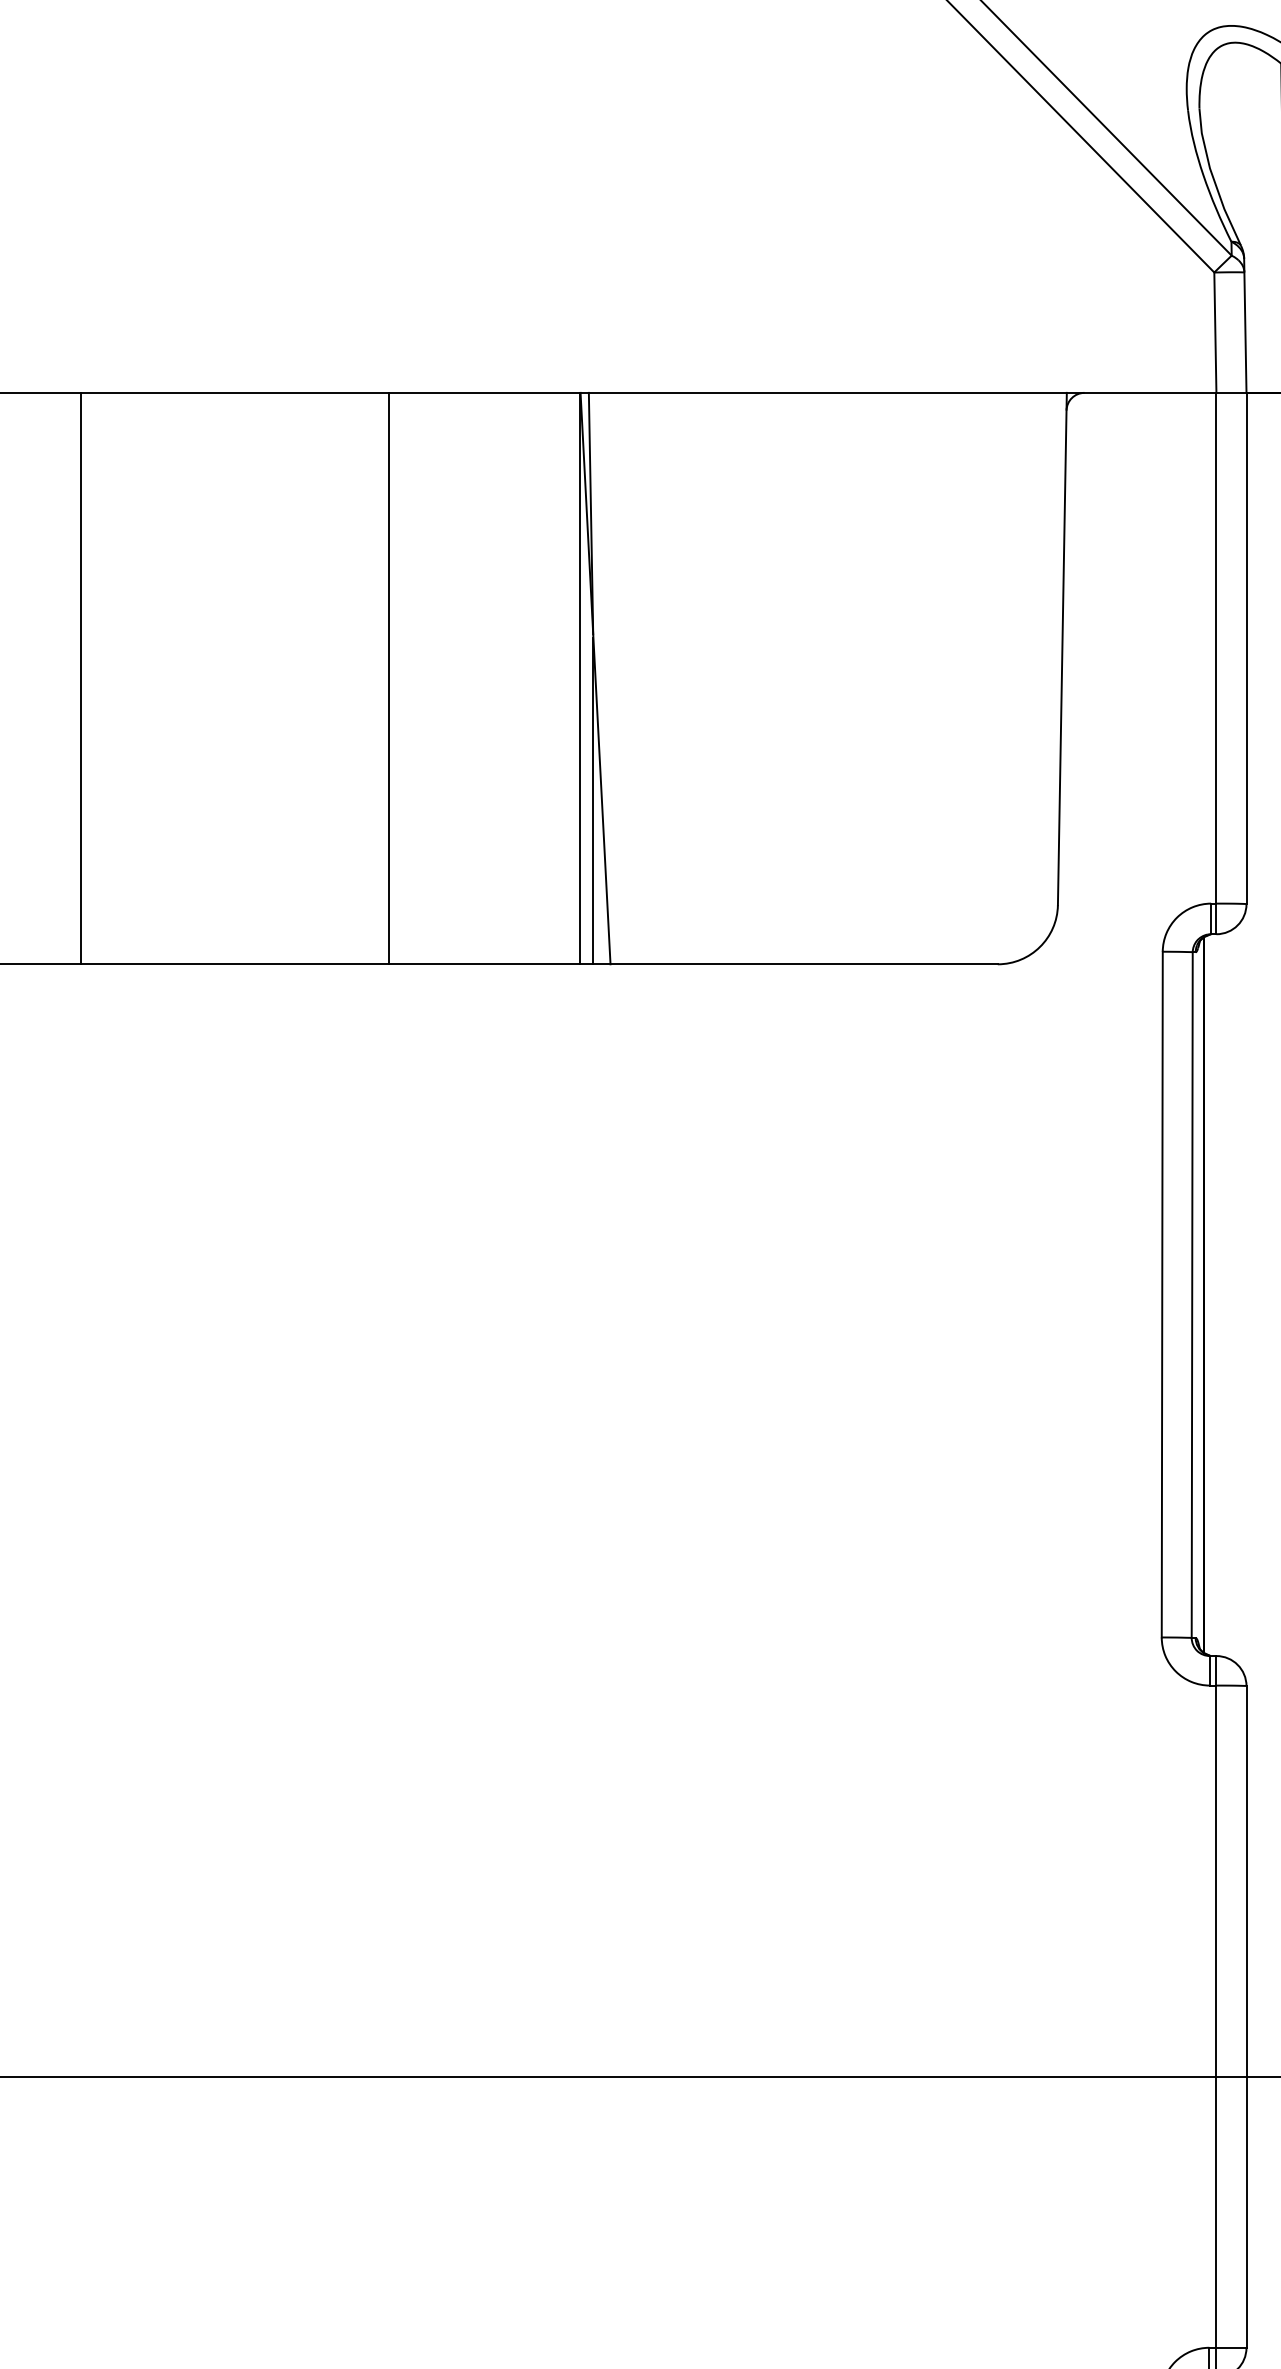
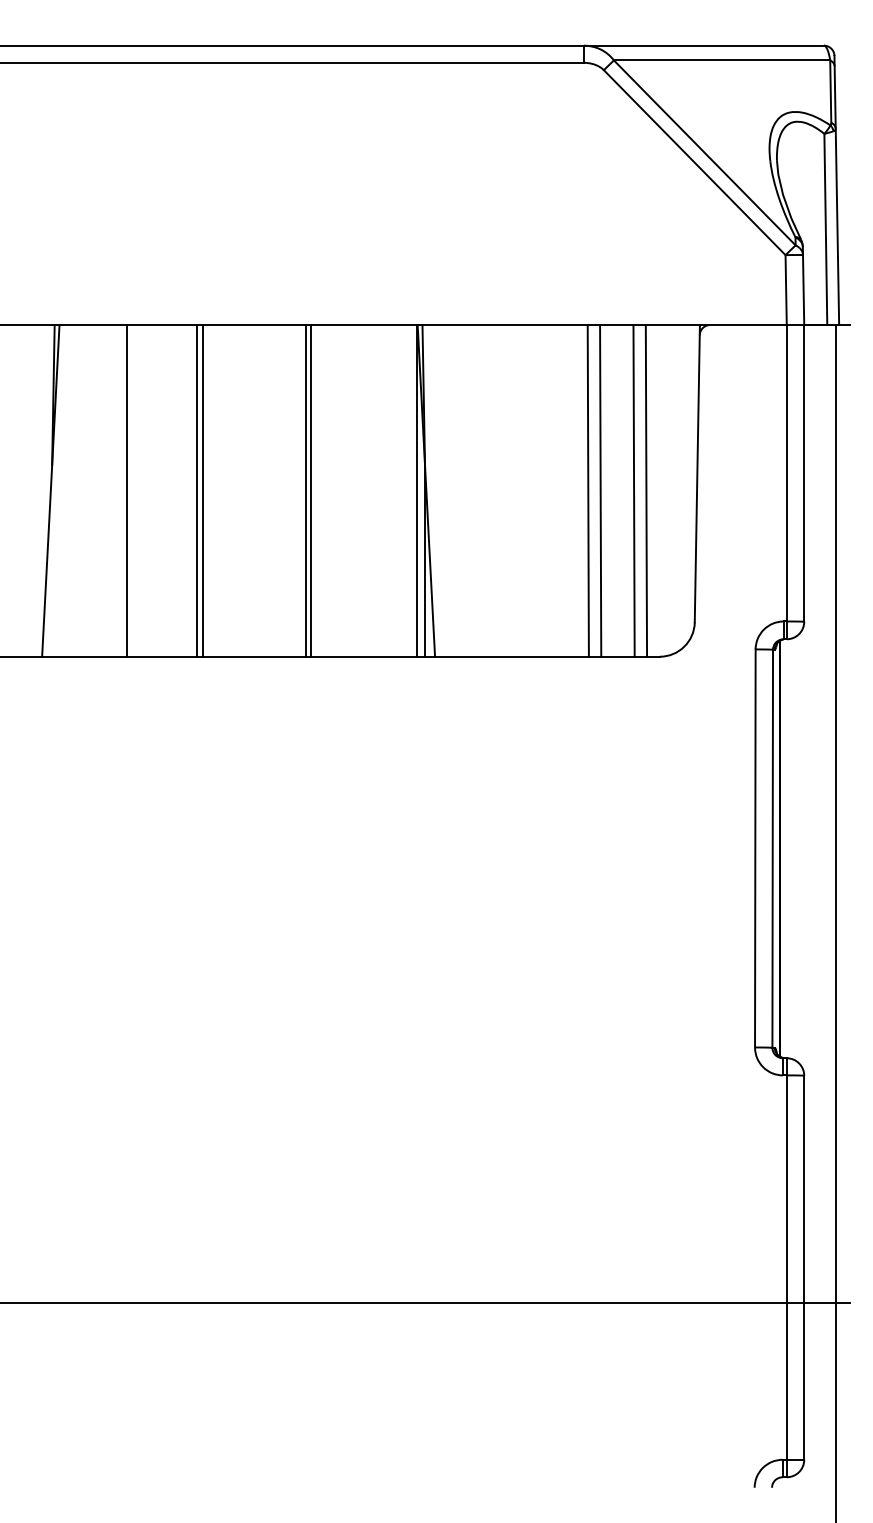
line: (201, 677) -> (197, 490), added
line: (211, 677) -> (203, 490), added
line: (397, 677) -> (311, 490), added
line: (873, 677) -> (587, 490), added
line: (895, 677) -> (600, 490), added
line: (952, 677) -> (633, 490), added
line: (974, 677) -> (646, 490), added

